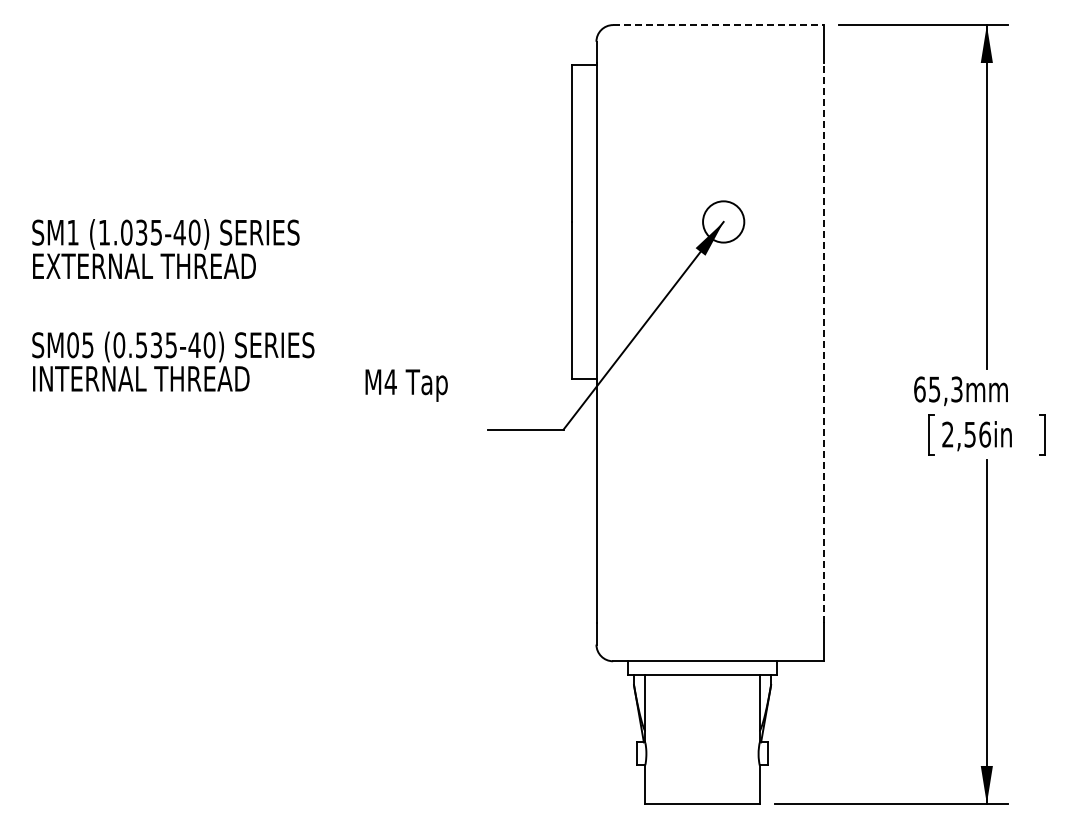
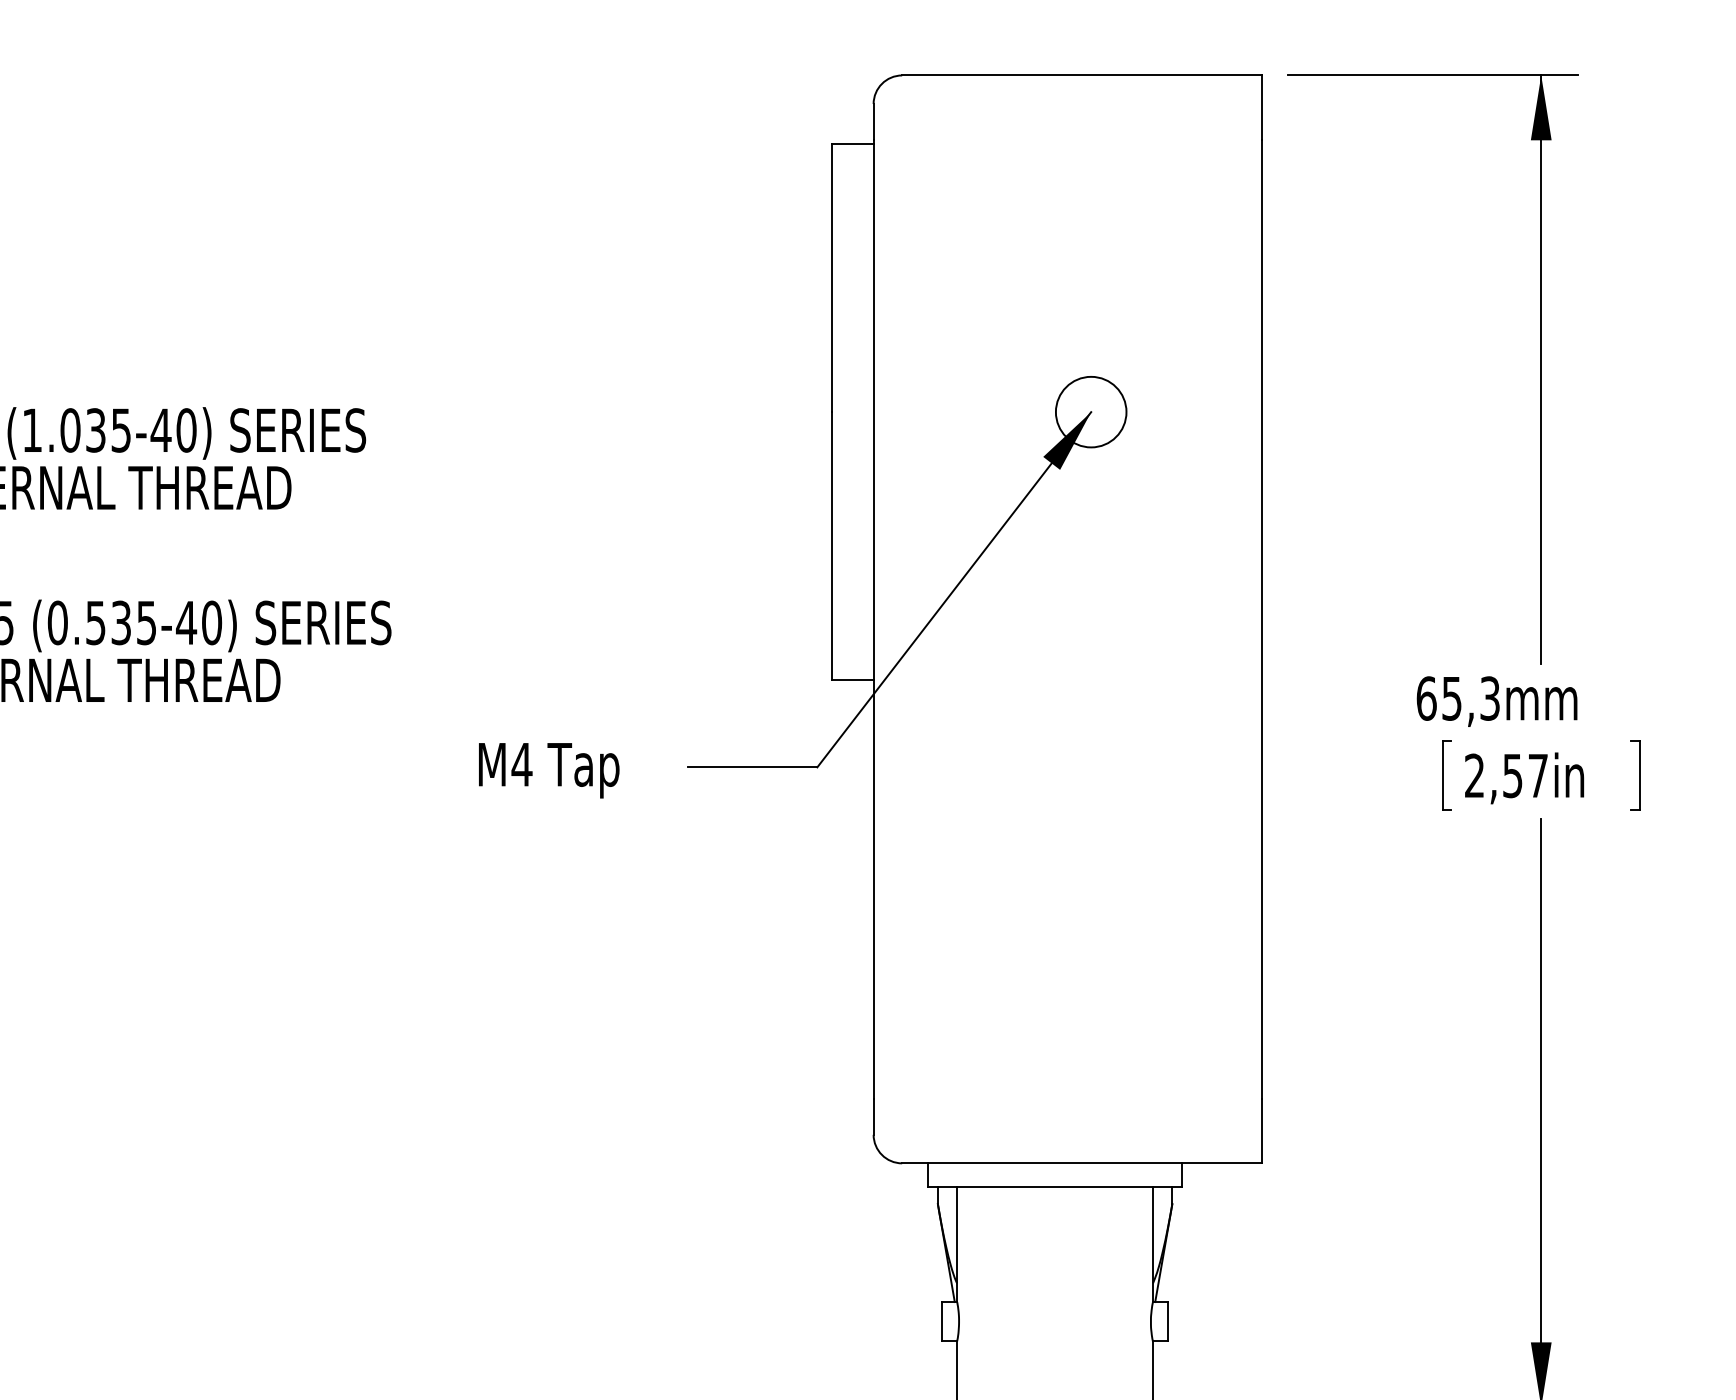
line: (718, 25) -> (1082, 76), dashed -> solid
line: (823, 342) -> (1261, 618), dashed -> solid
text: (406, 385) -> (548, 770), moved
text: (985, 434) -> (1538, 775), 2,56in -> 2,57in

